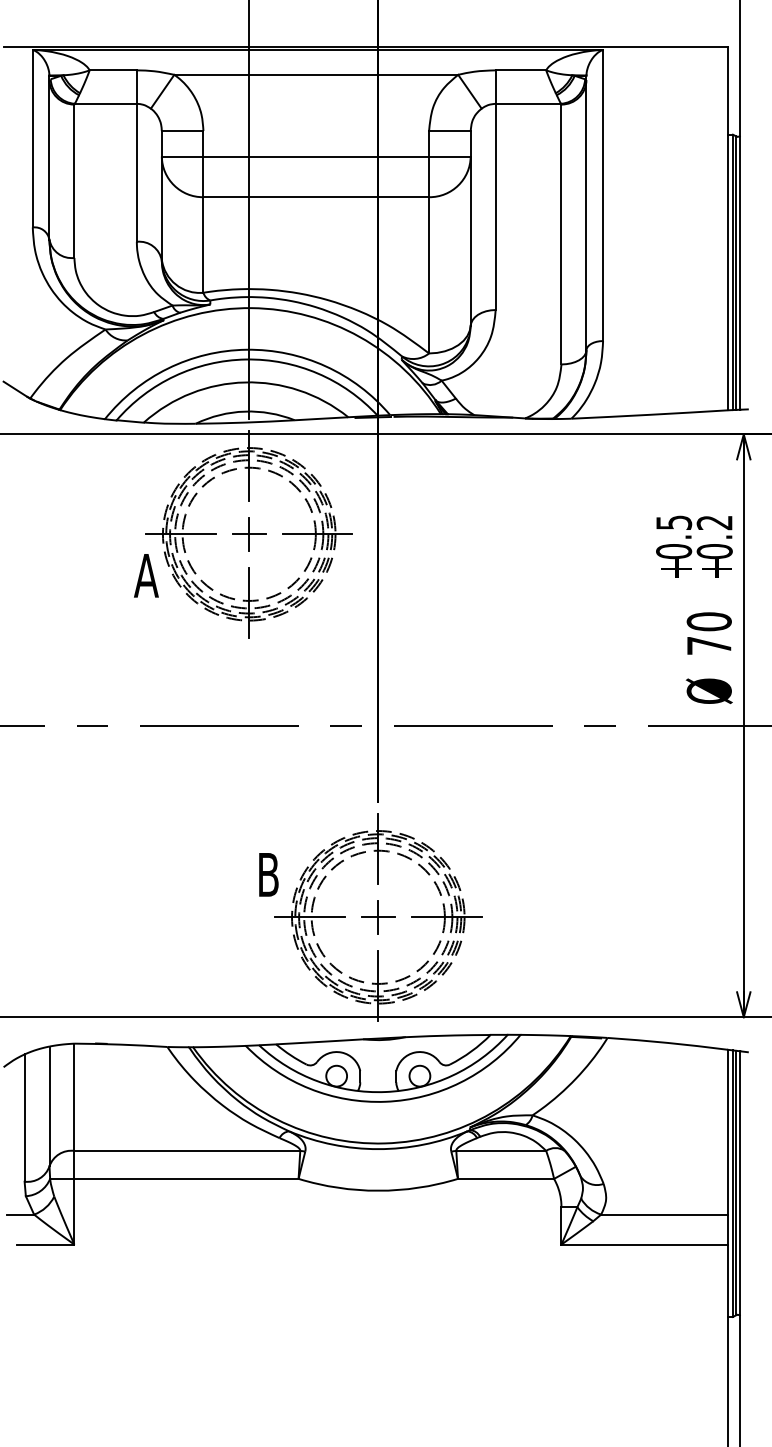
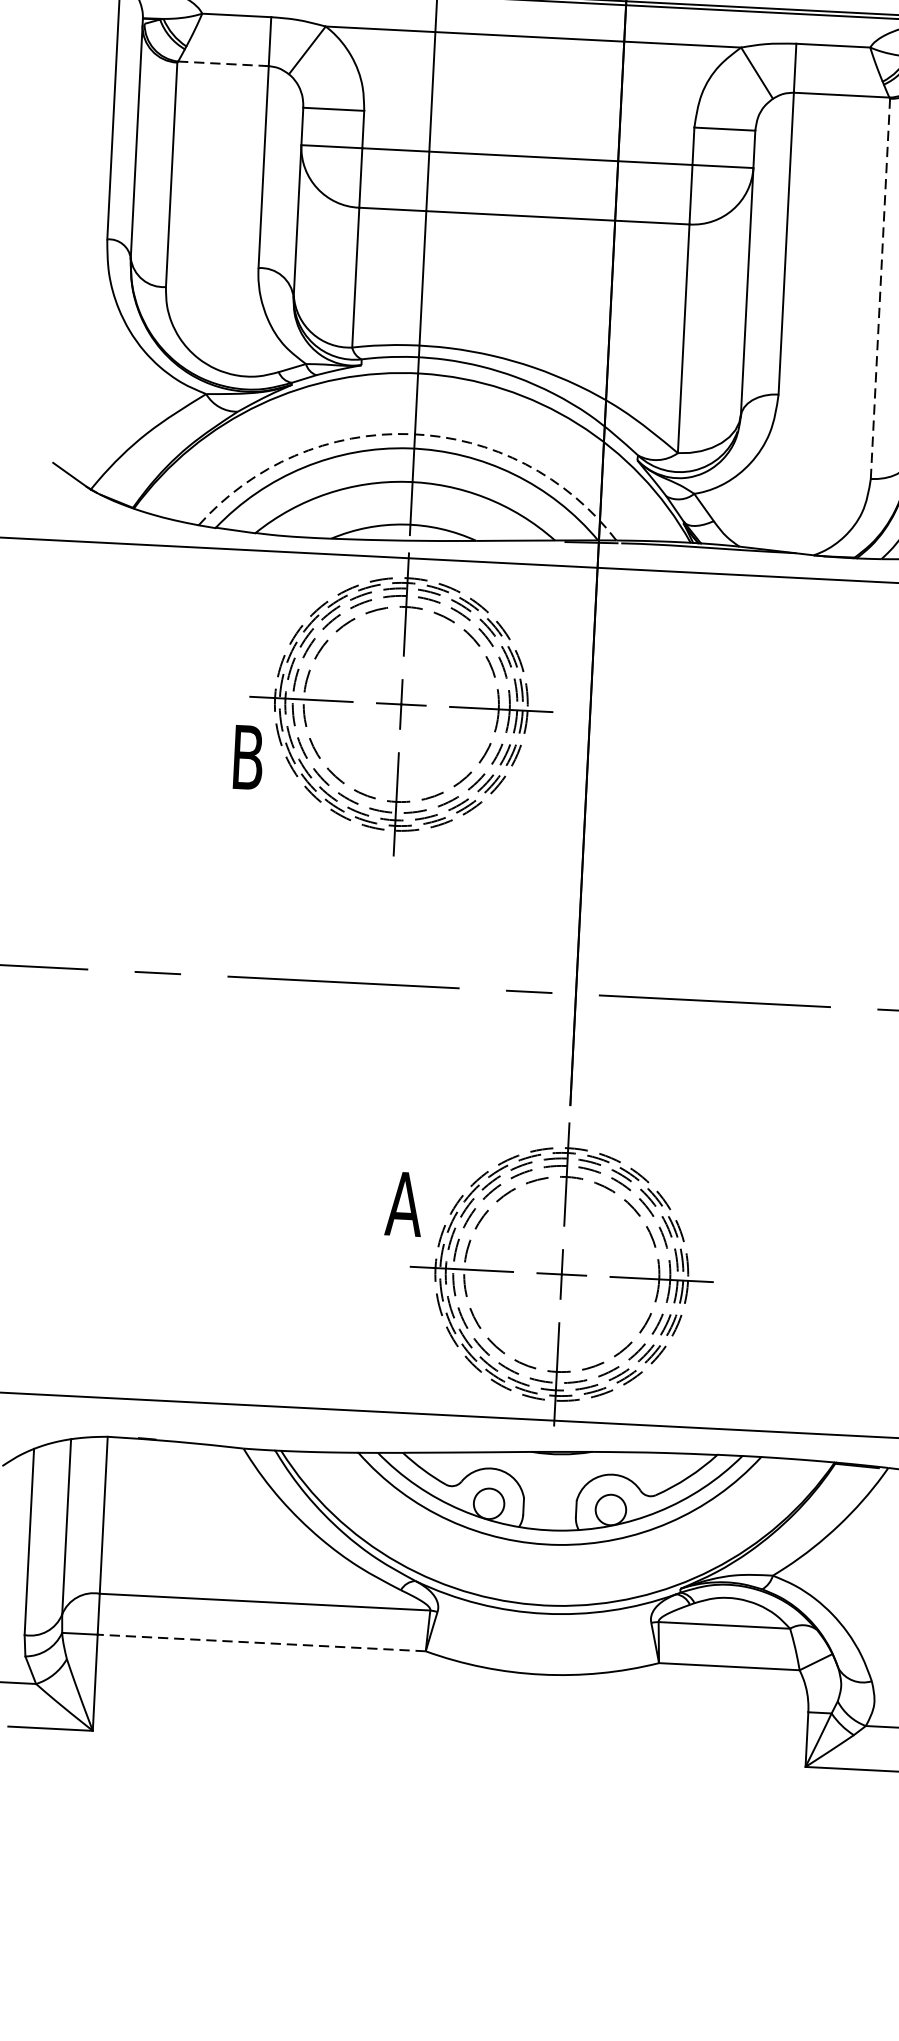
line: (105, 103) -> (222, 63), solid -> dashed
line: (561, 234) -> (880, 288), solid -> dashed
arc: (246, 349) -> (411, 433), solid -> dashed
text: (146, 575) -> (247, 757), A -> B
text: (267, 874) -> (402, 1203), B -> A
line: (186, 1178) -> (261, 1642), solid -> dashed

